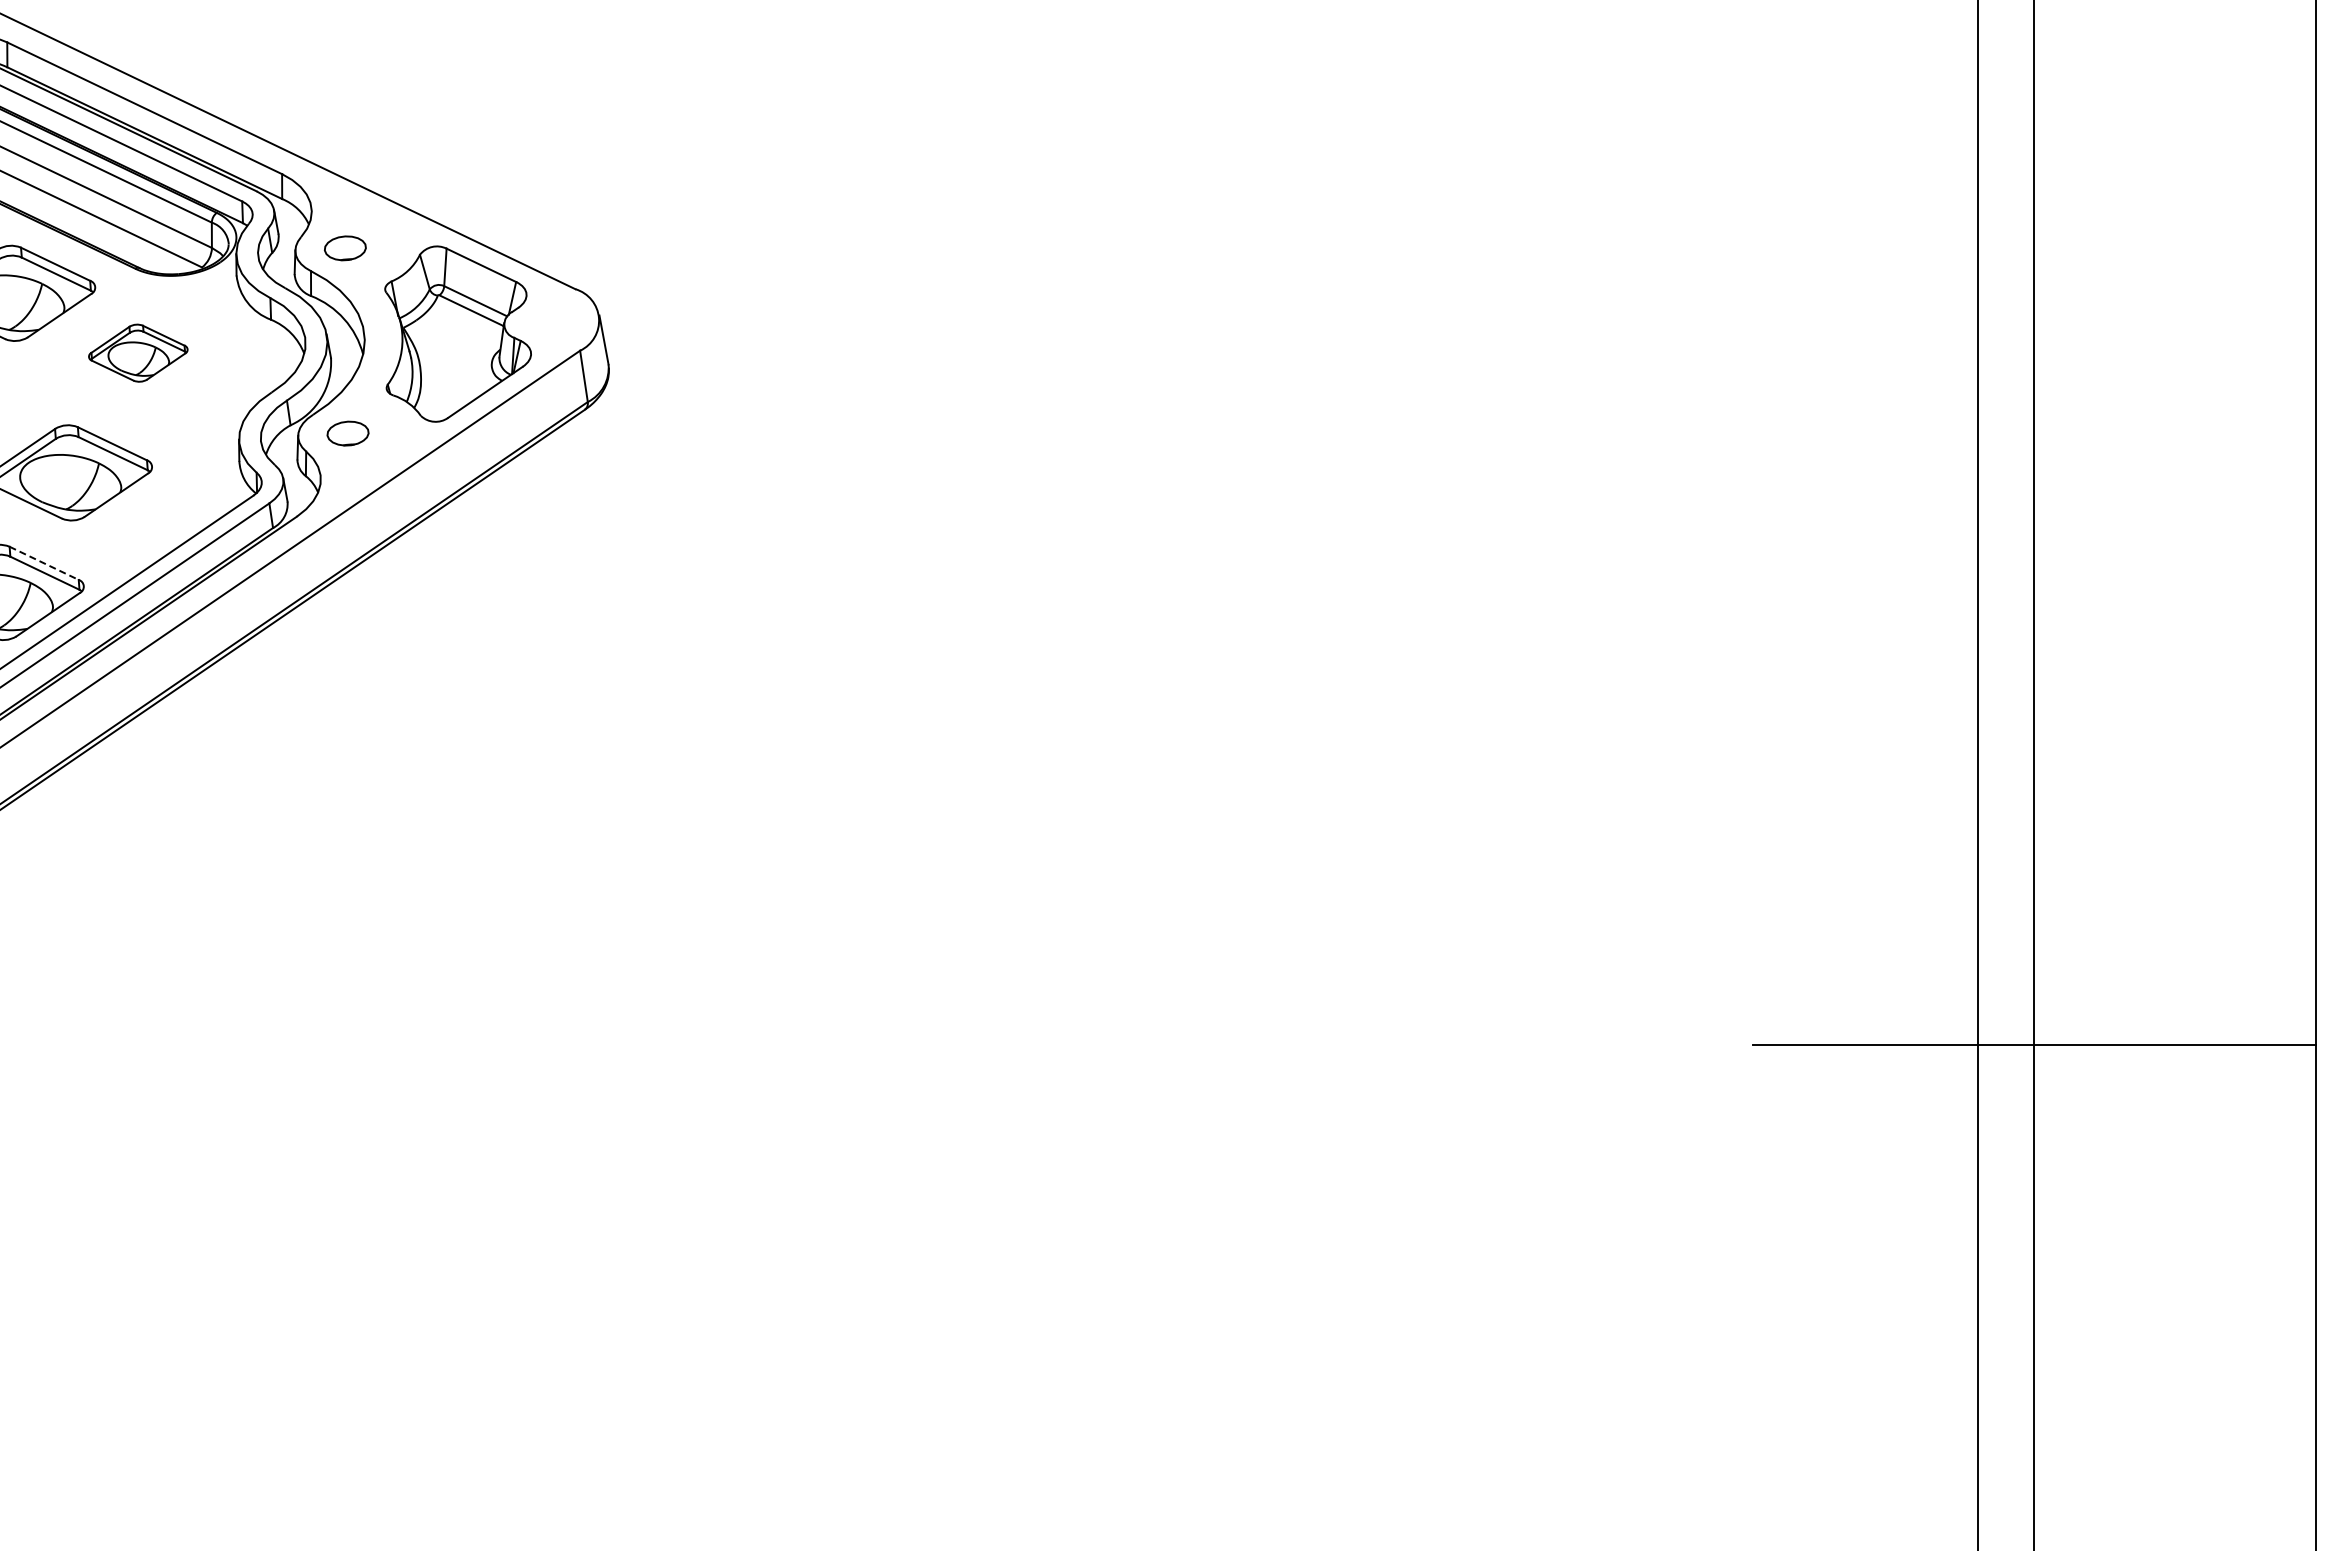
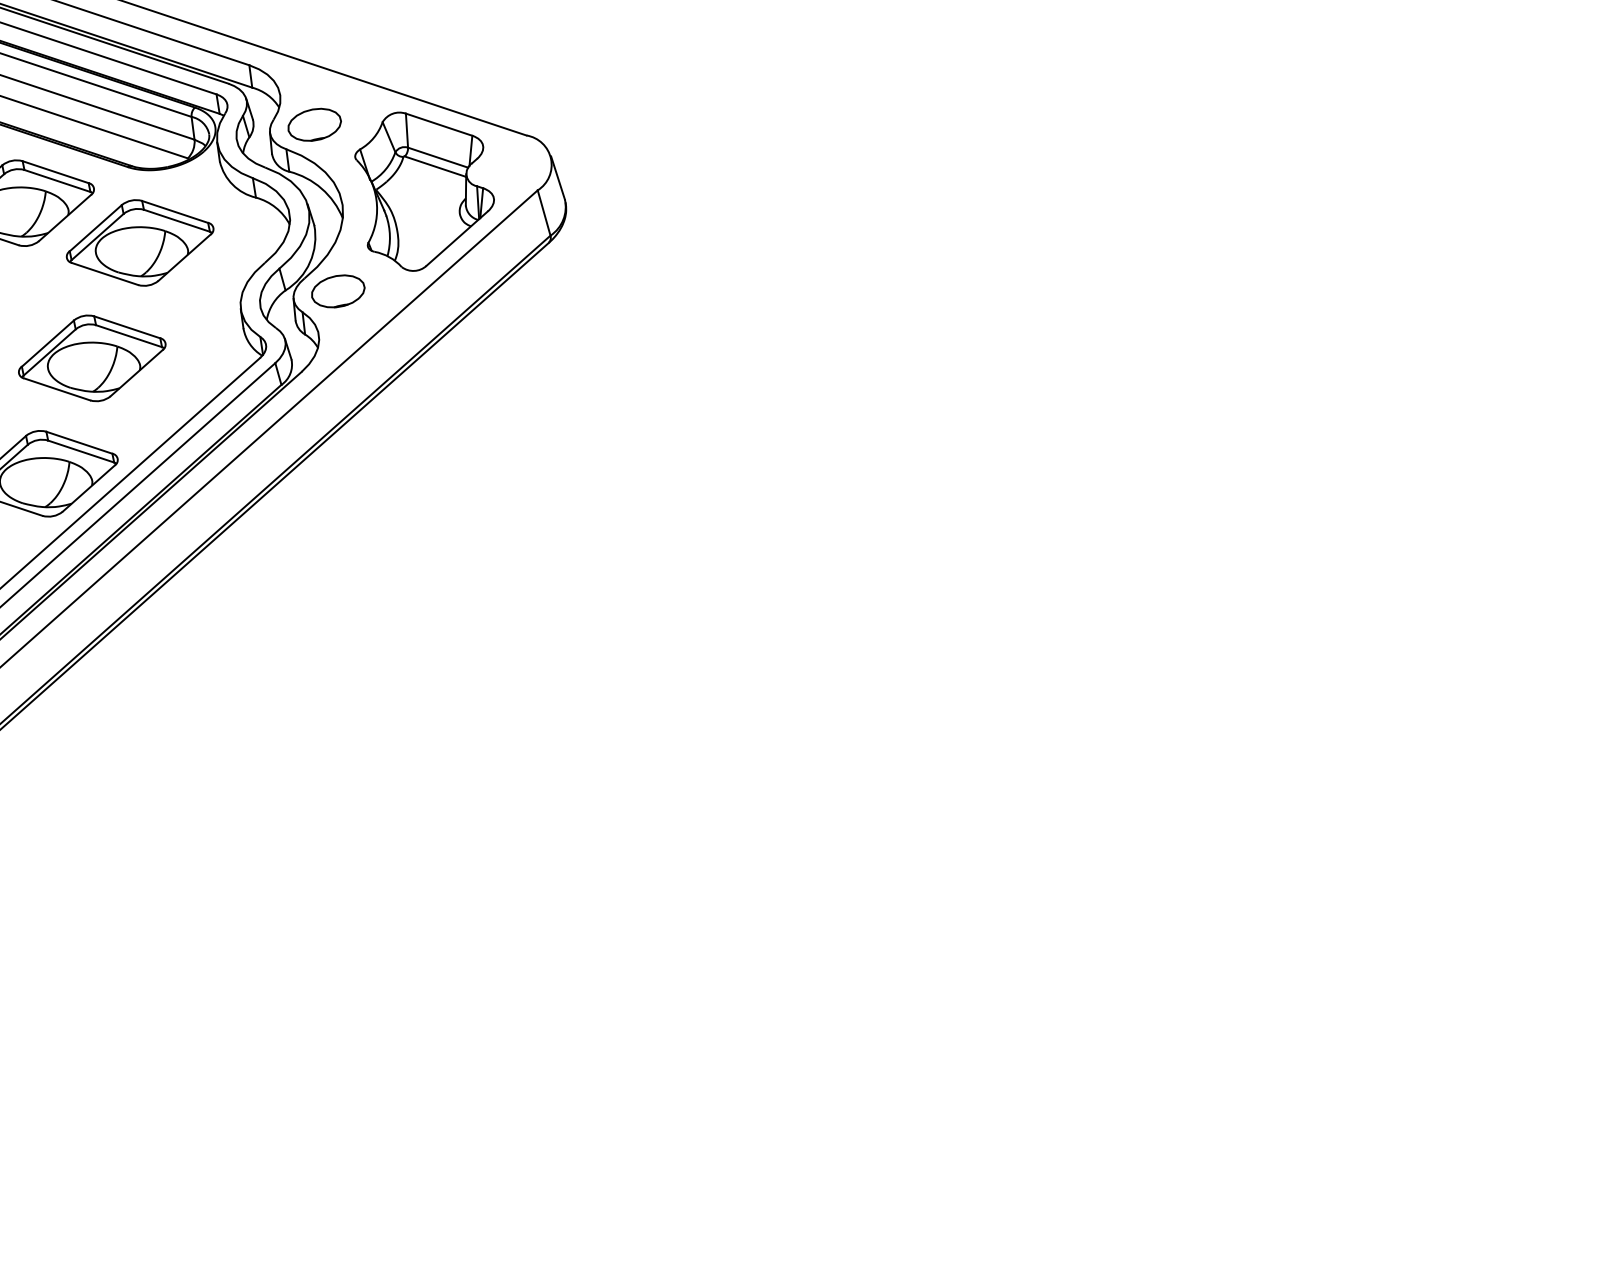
part: (345, 248) -> (314, 125), size x1.43
part: (138, 352) -> (140, 242), size x1.67
part: (347, 433) -> (337, 291), size x1.43
line: (44, 563) -> (79, 442), dashed -> solid

